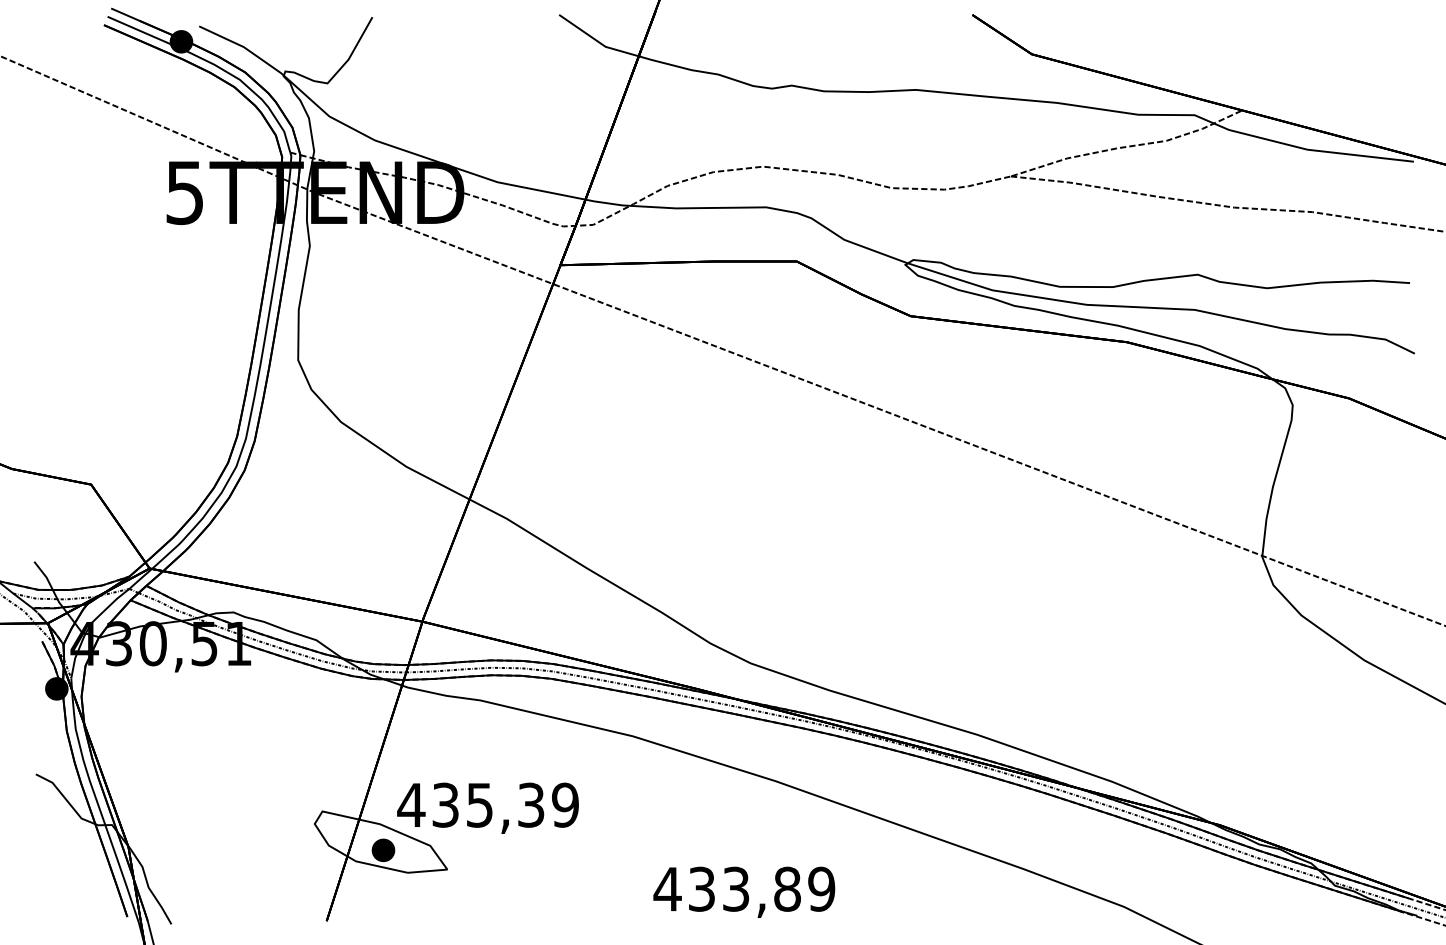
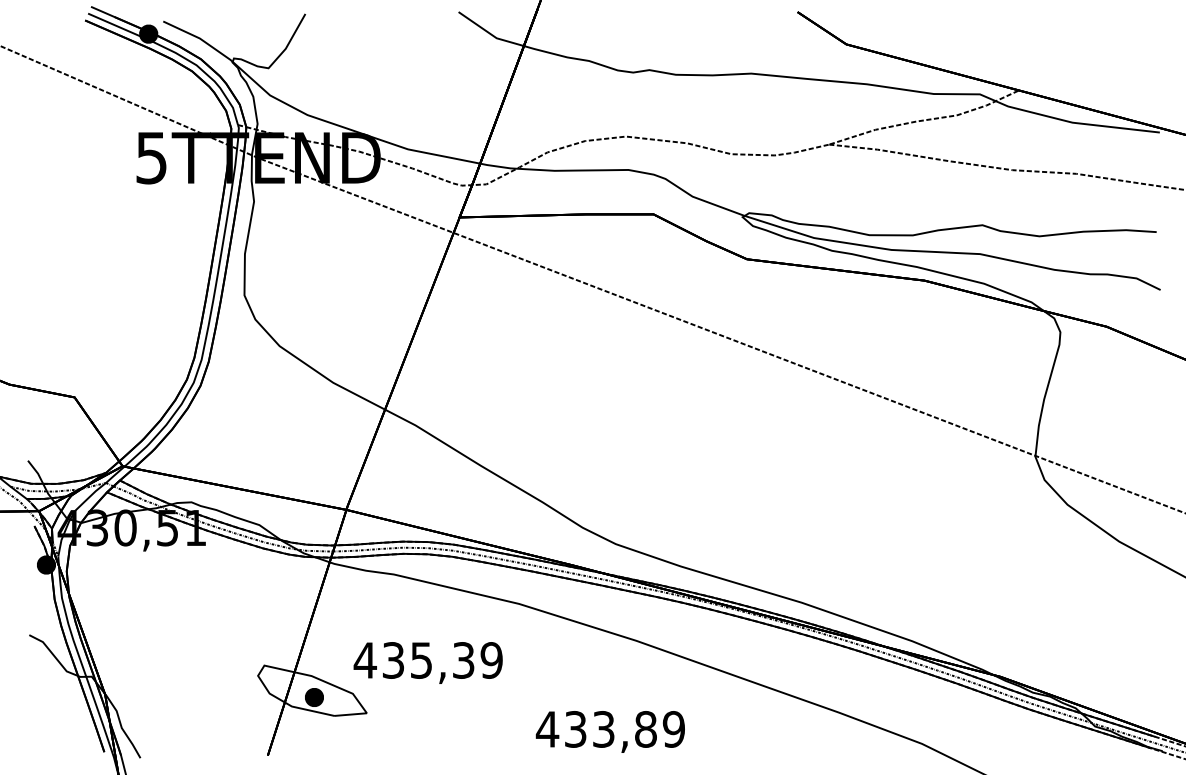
text: (487, 807) -> (427, 662), moved

